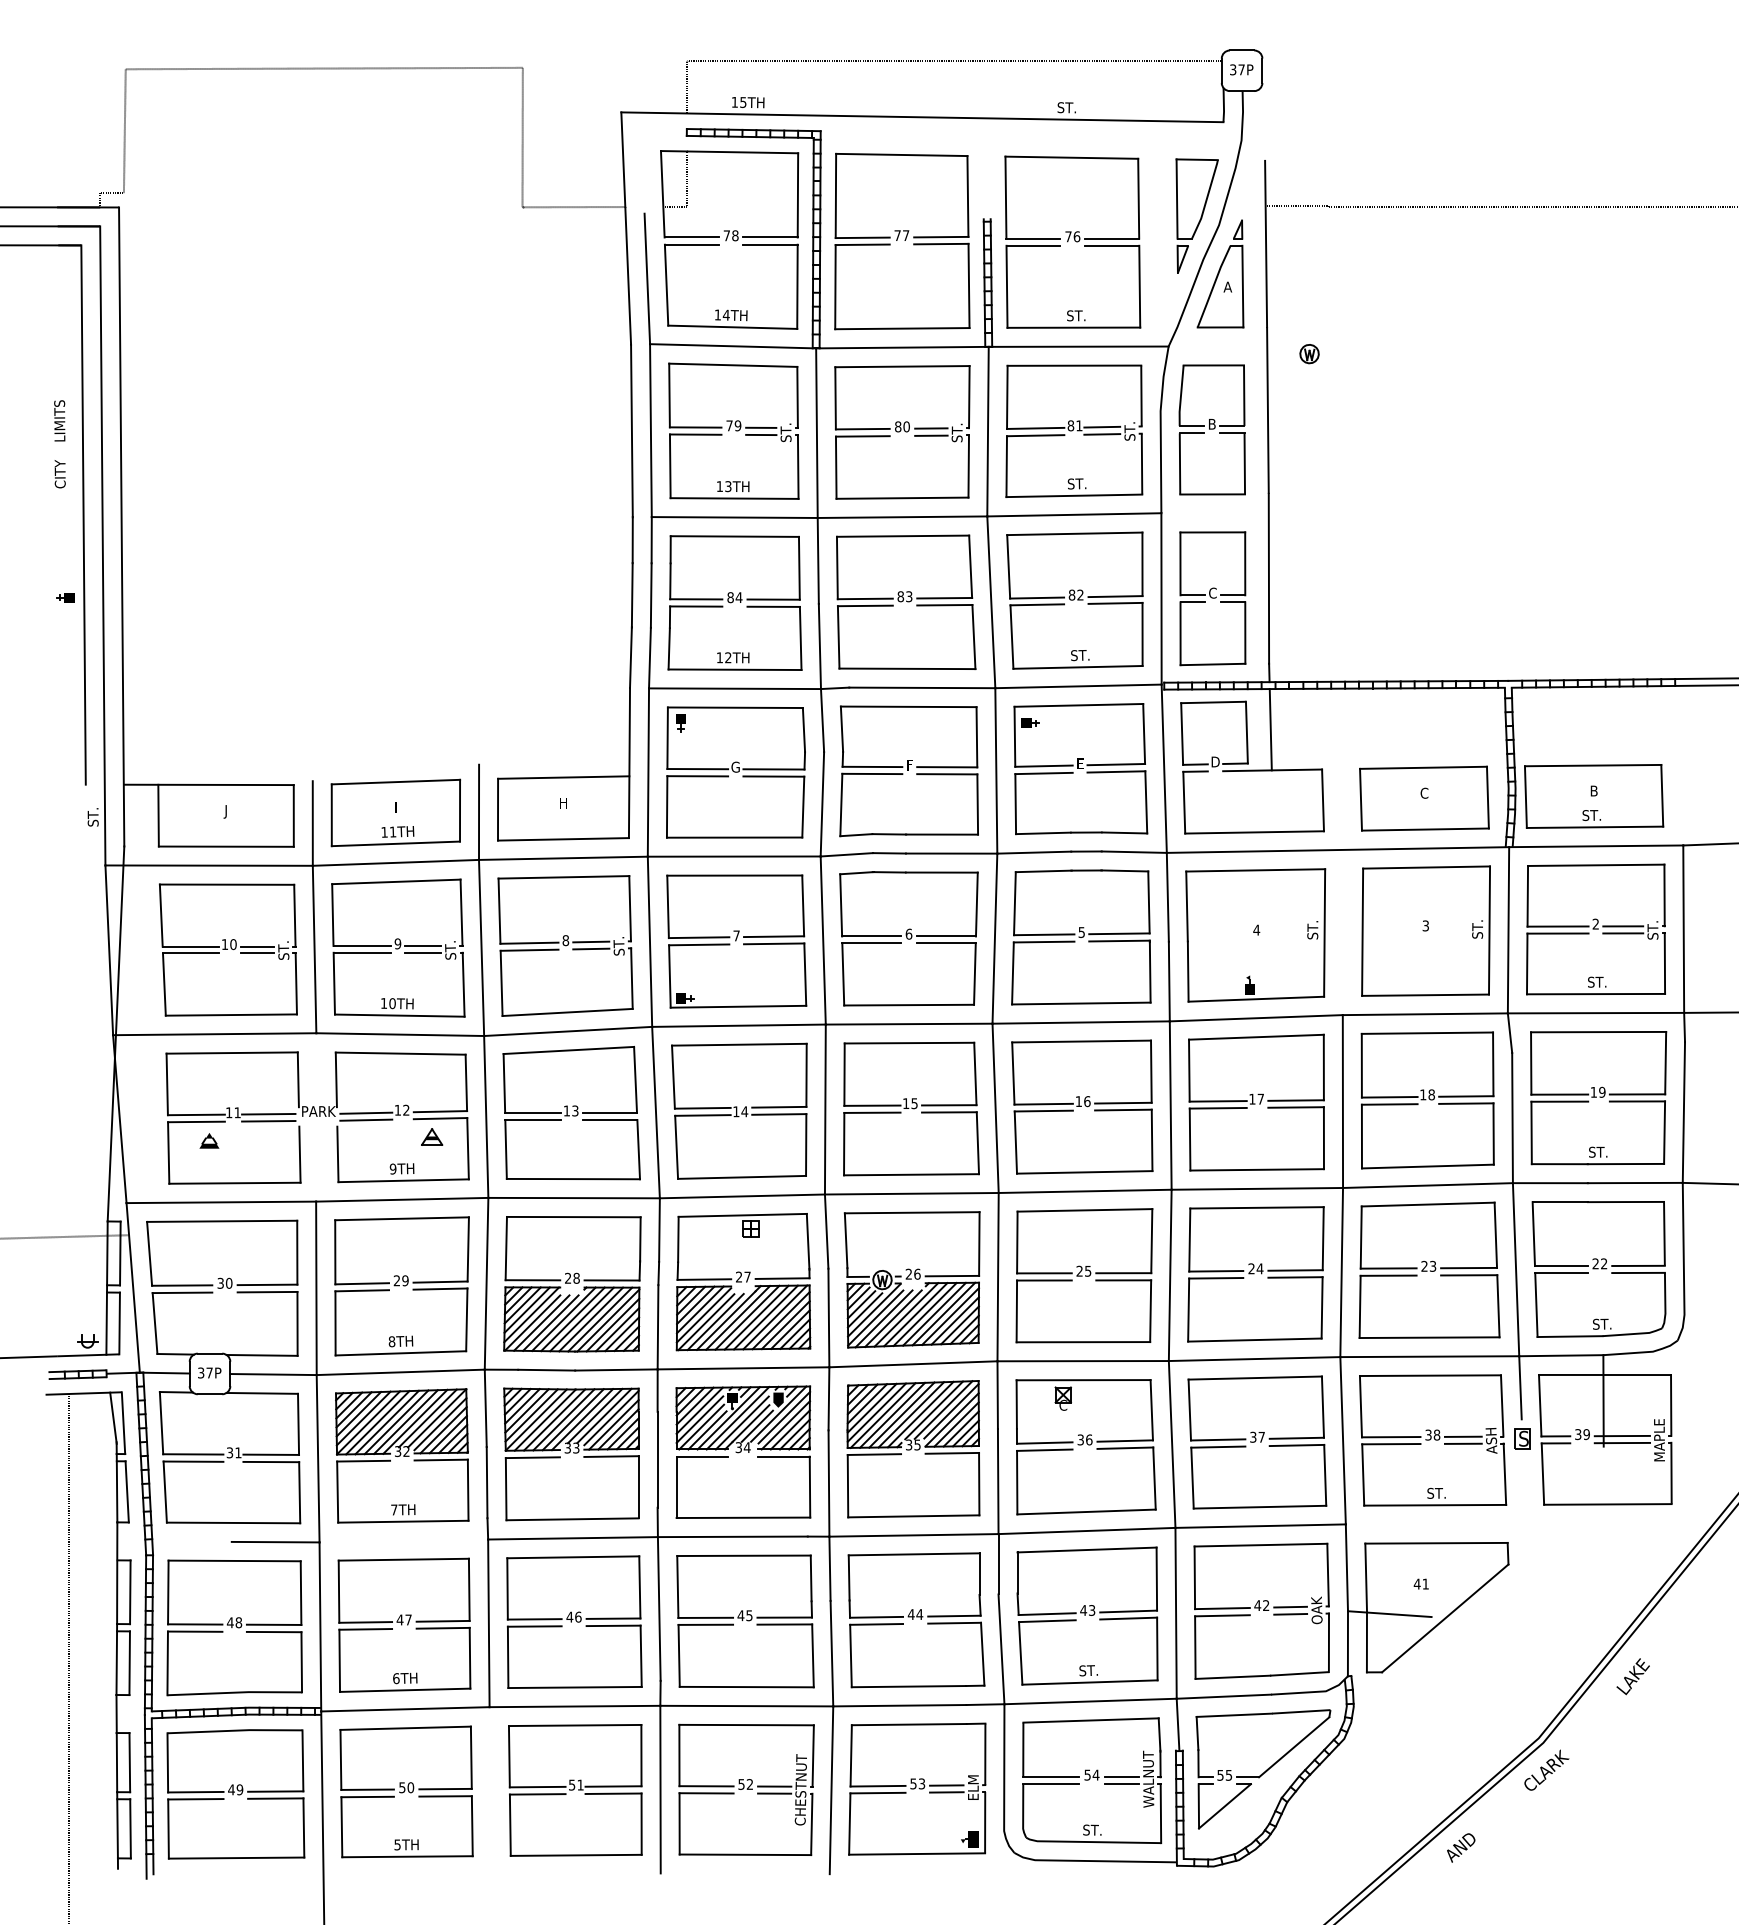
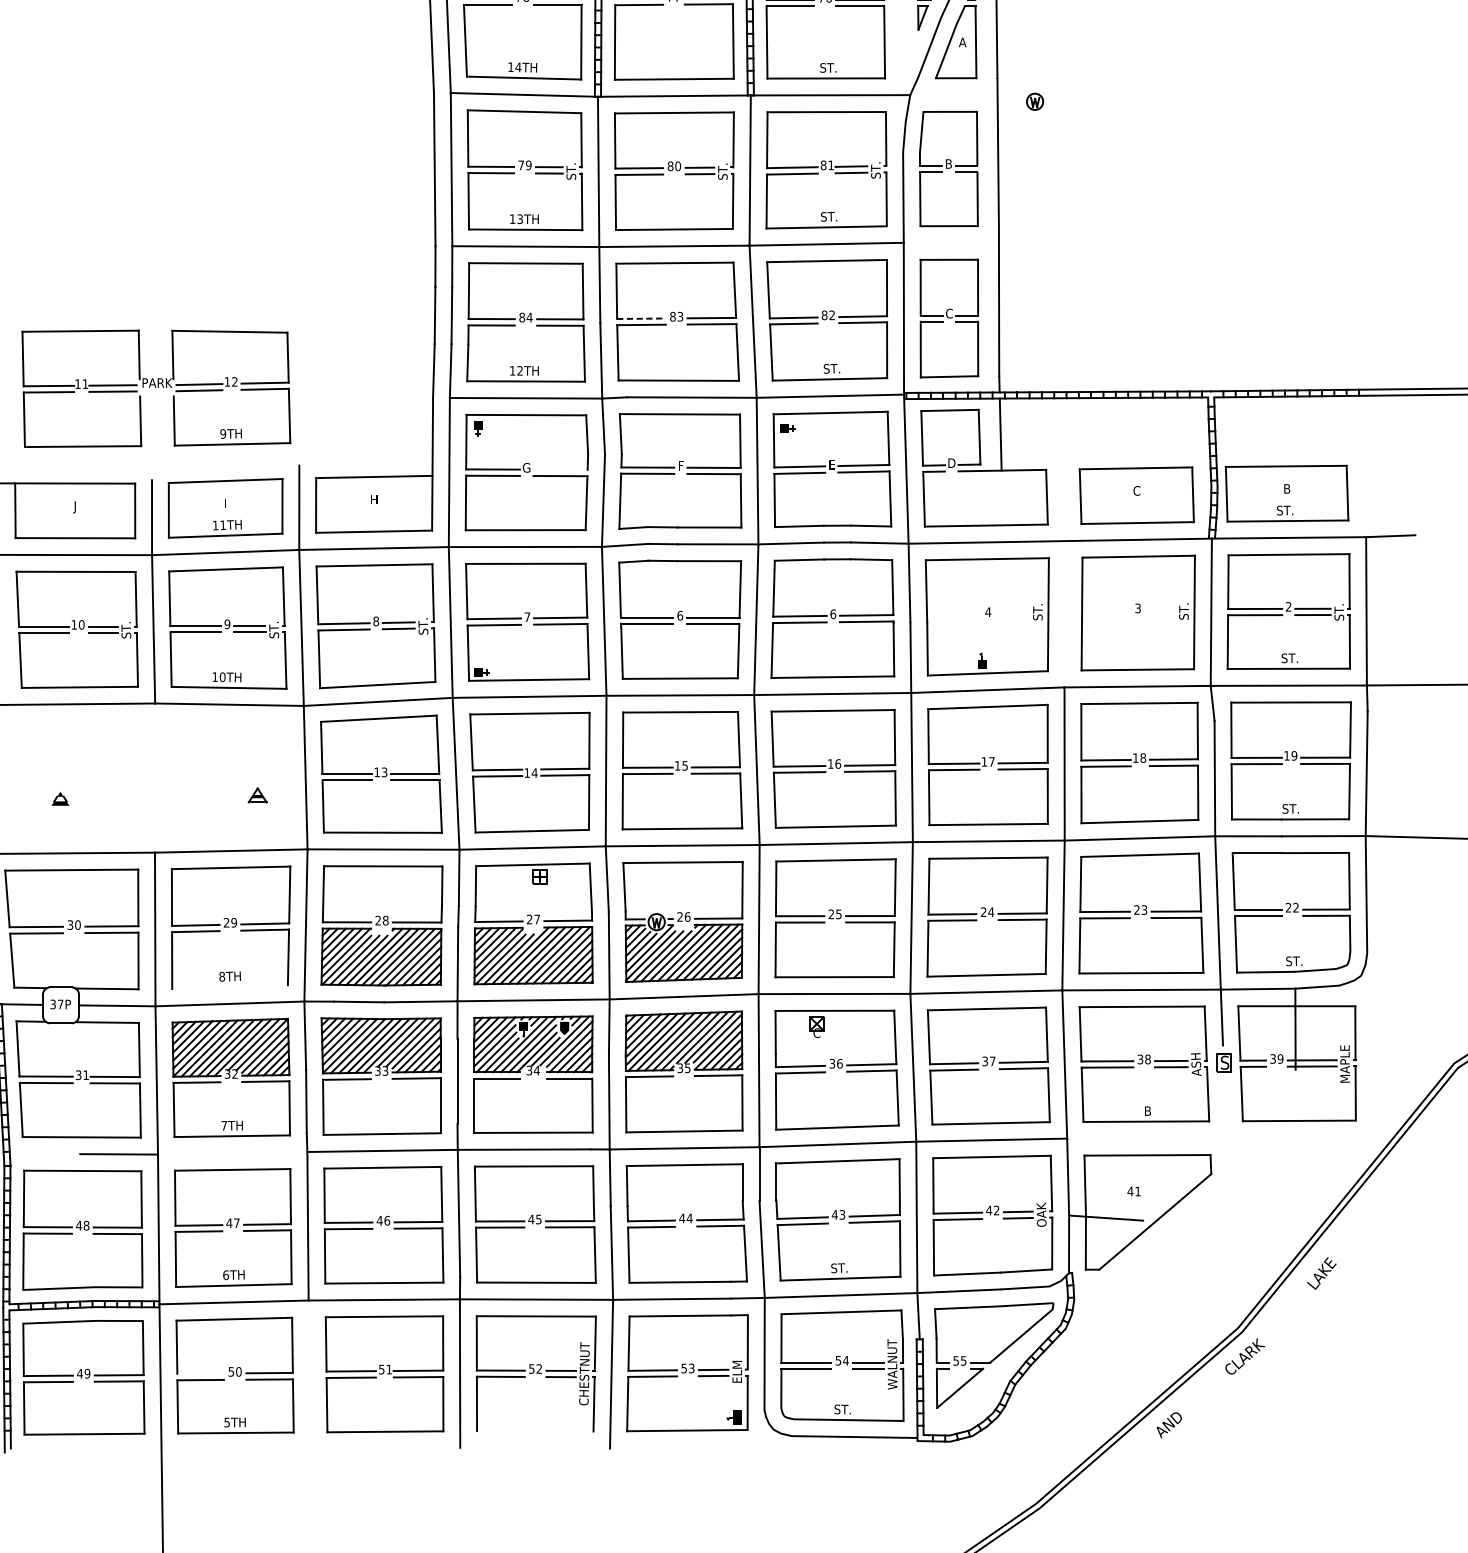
line: (865, 598) -> (641, 318), solid -> dashed
line: (773, 769) -> (560, 469), removed
text: (1081, 932) -> (833, 614), 5 -> 6
part: (317, 1117) -> (156, 388), moved
line: (400, 1353) -> (229, 987), removed
text: (1436, 1492) -> (1147, 1110), ST. -> B
line: (367, 1789) -> (200, 1373), removed
line: (745, 1854) -> (535, 1431), removed

